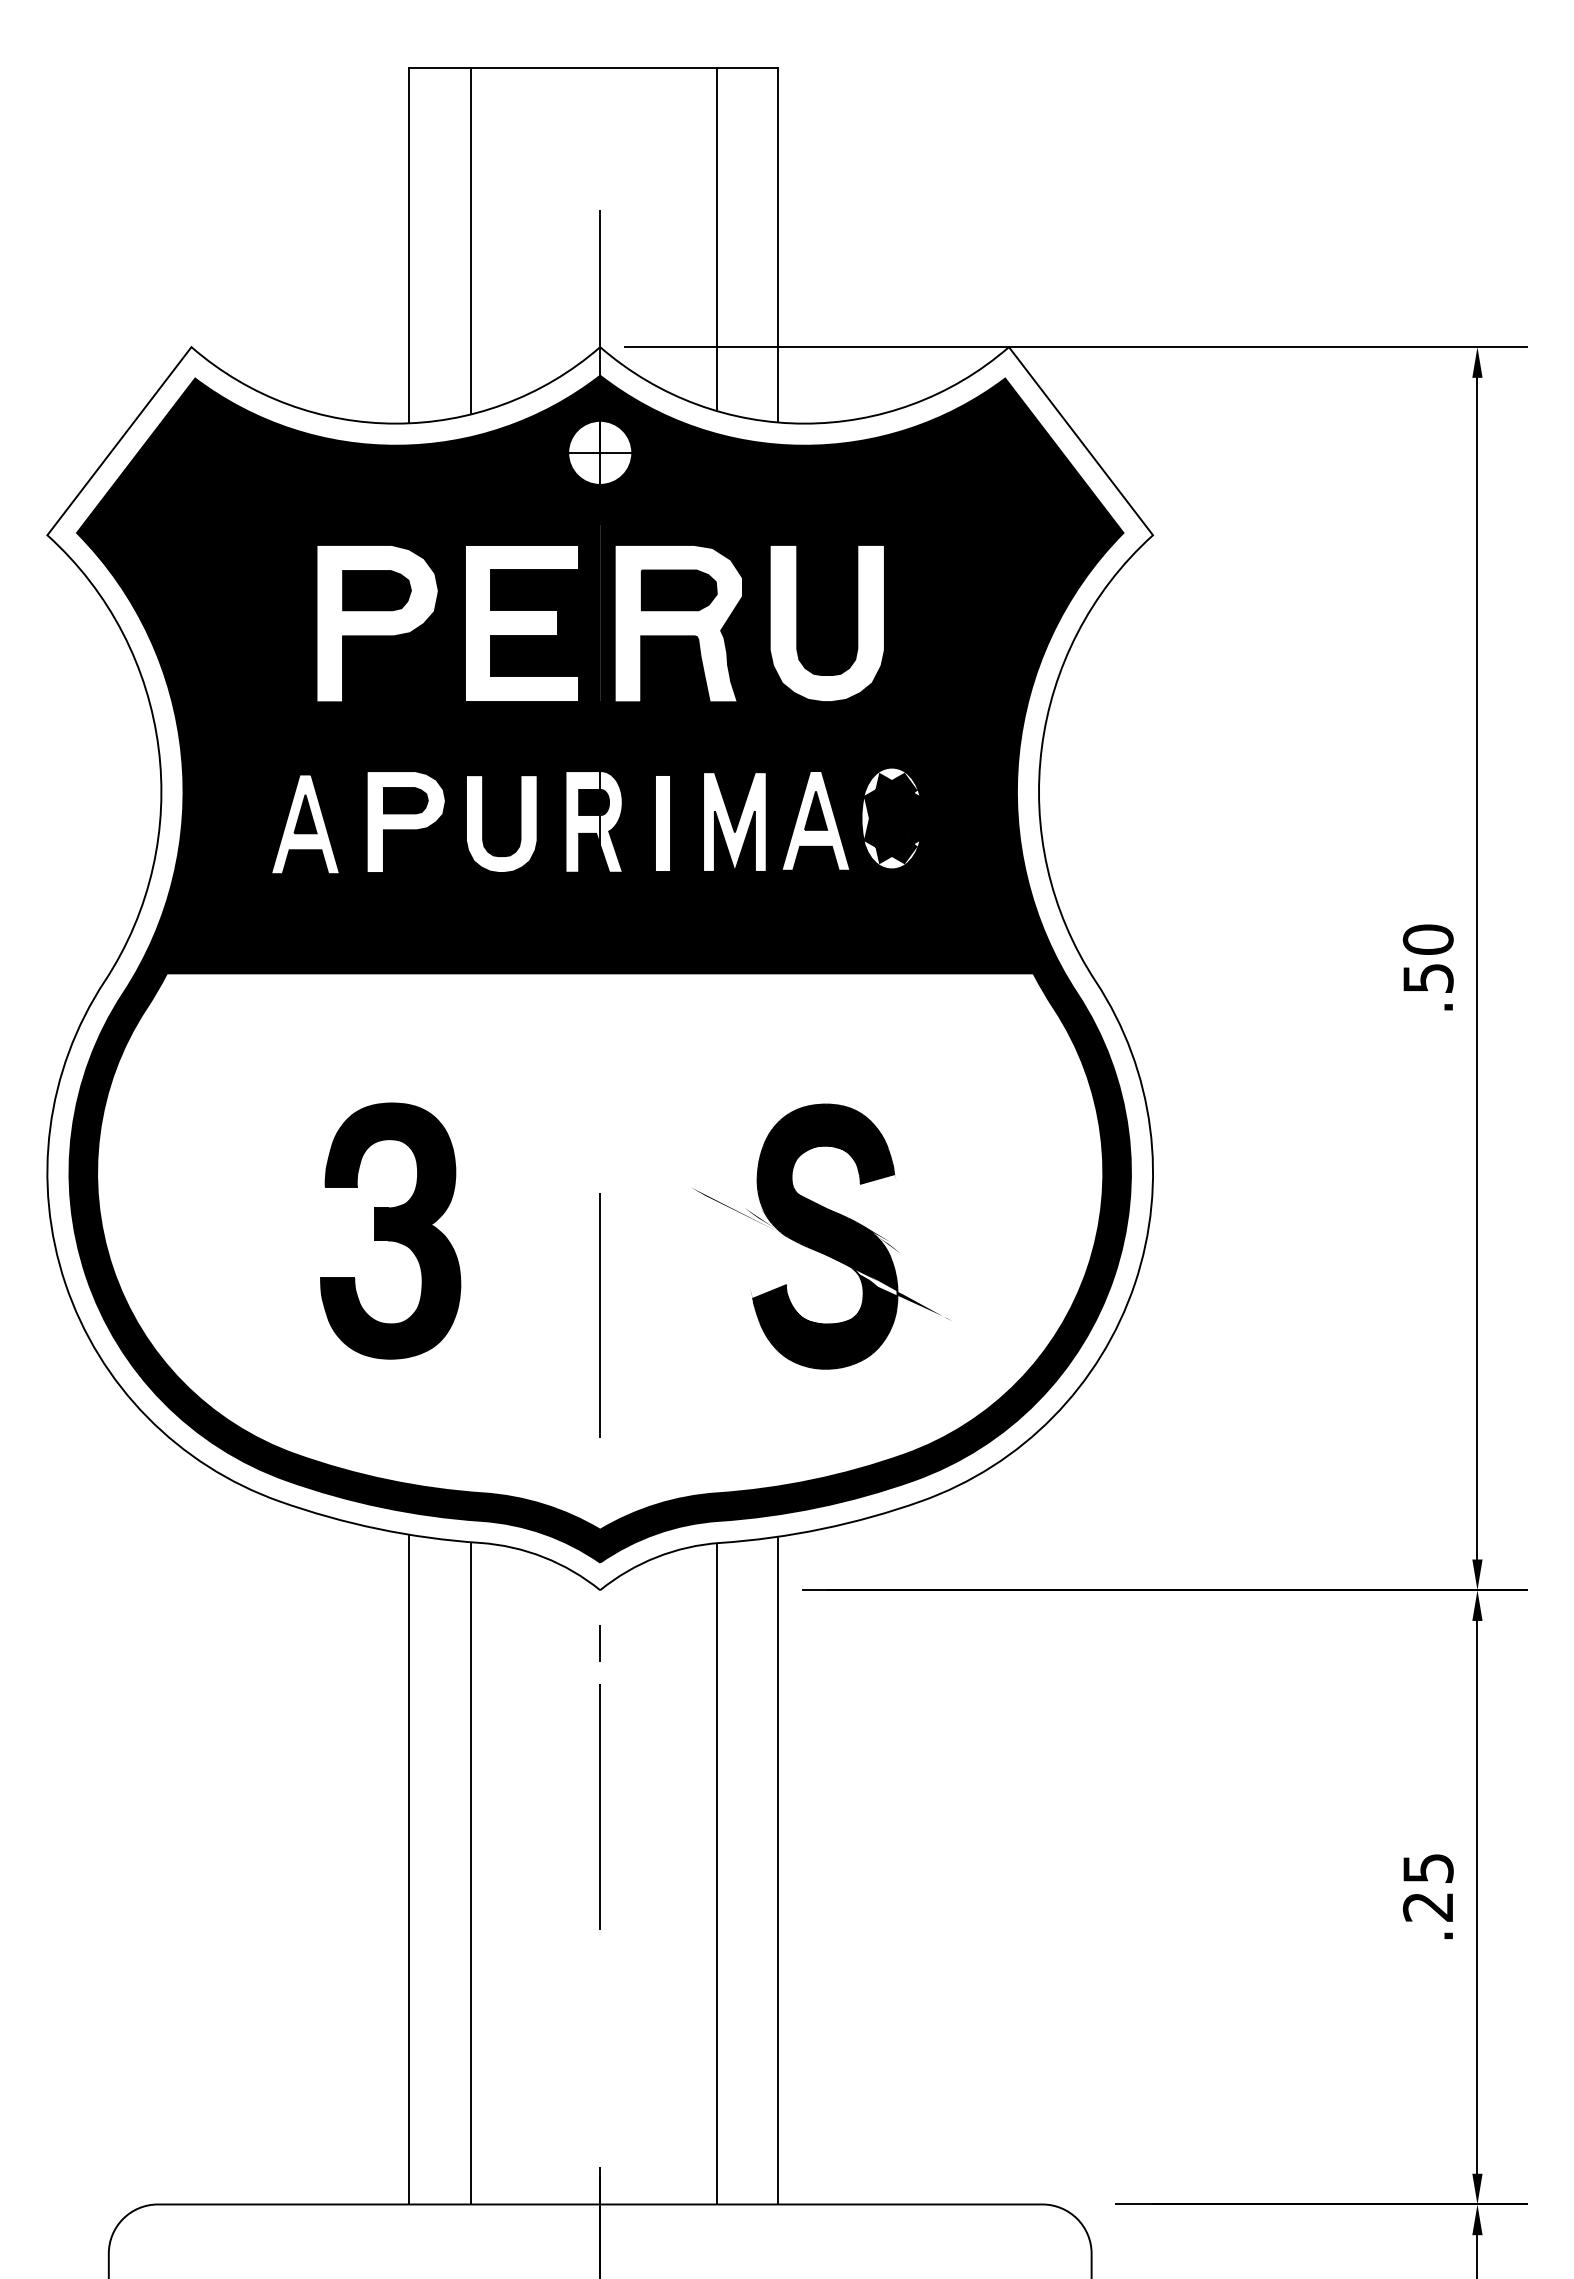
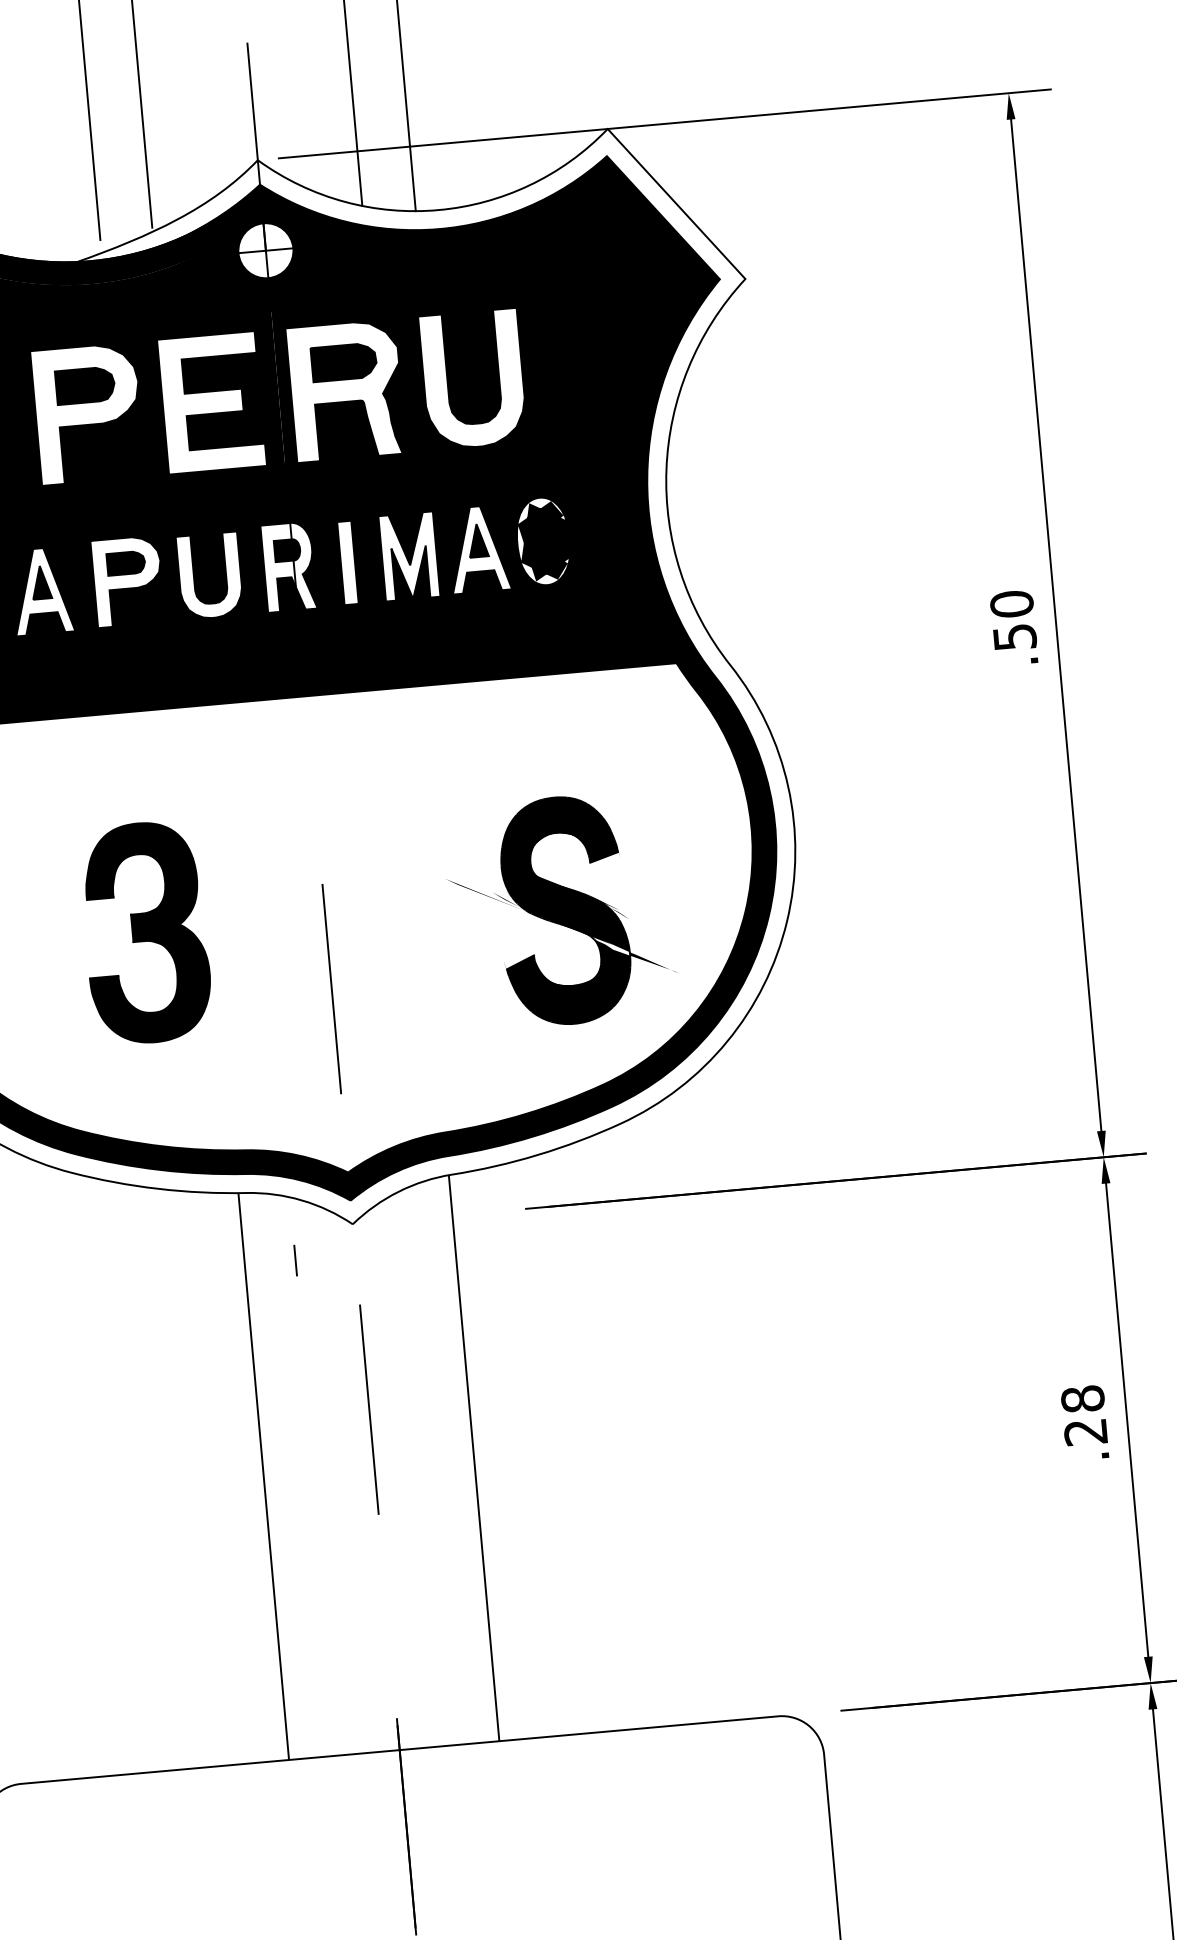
part: (821, 1236) -> (560, 910), moved
line: (599, 1643) -> (295, 1260), moved
text: (1427, 1868) -> (1082, 1399), .25 -> .28
line: (409, 1869) -> (210, 1477), removed
line: (778, 1870) -> (526, 1450), removed

